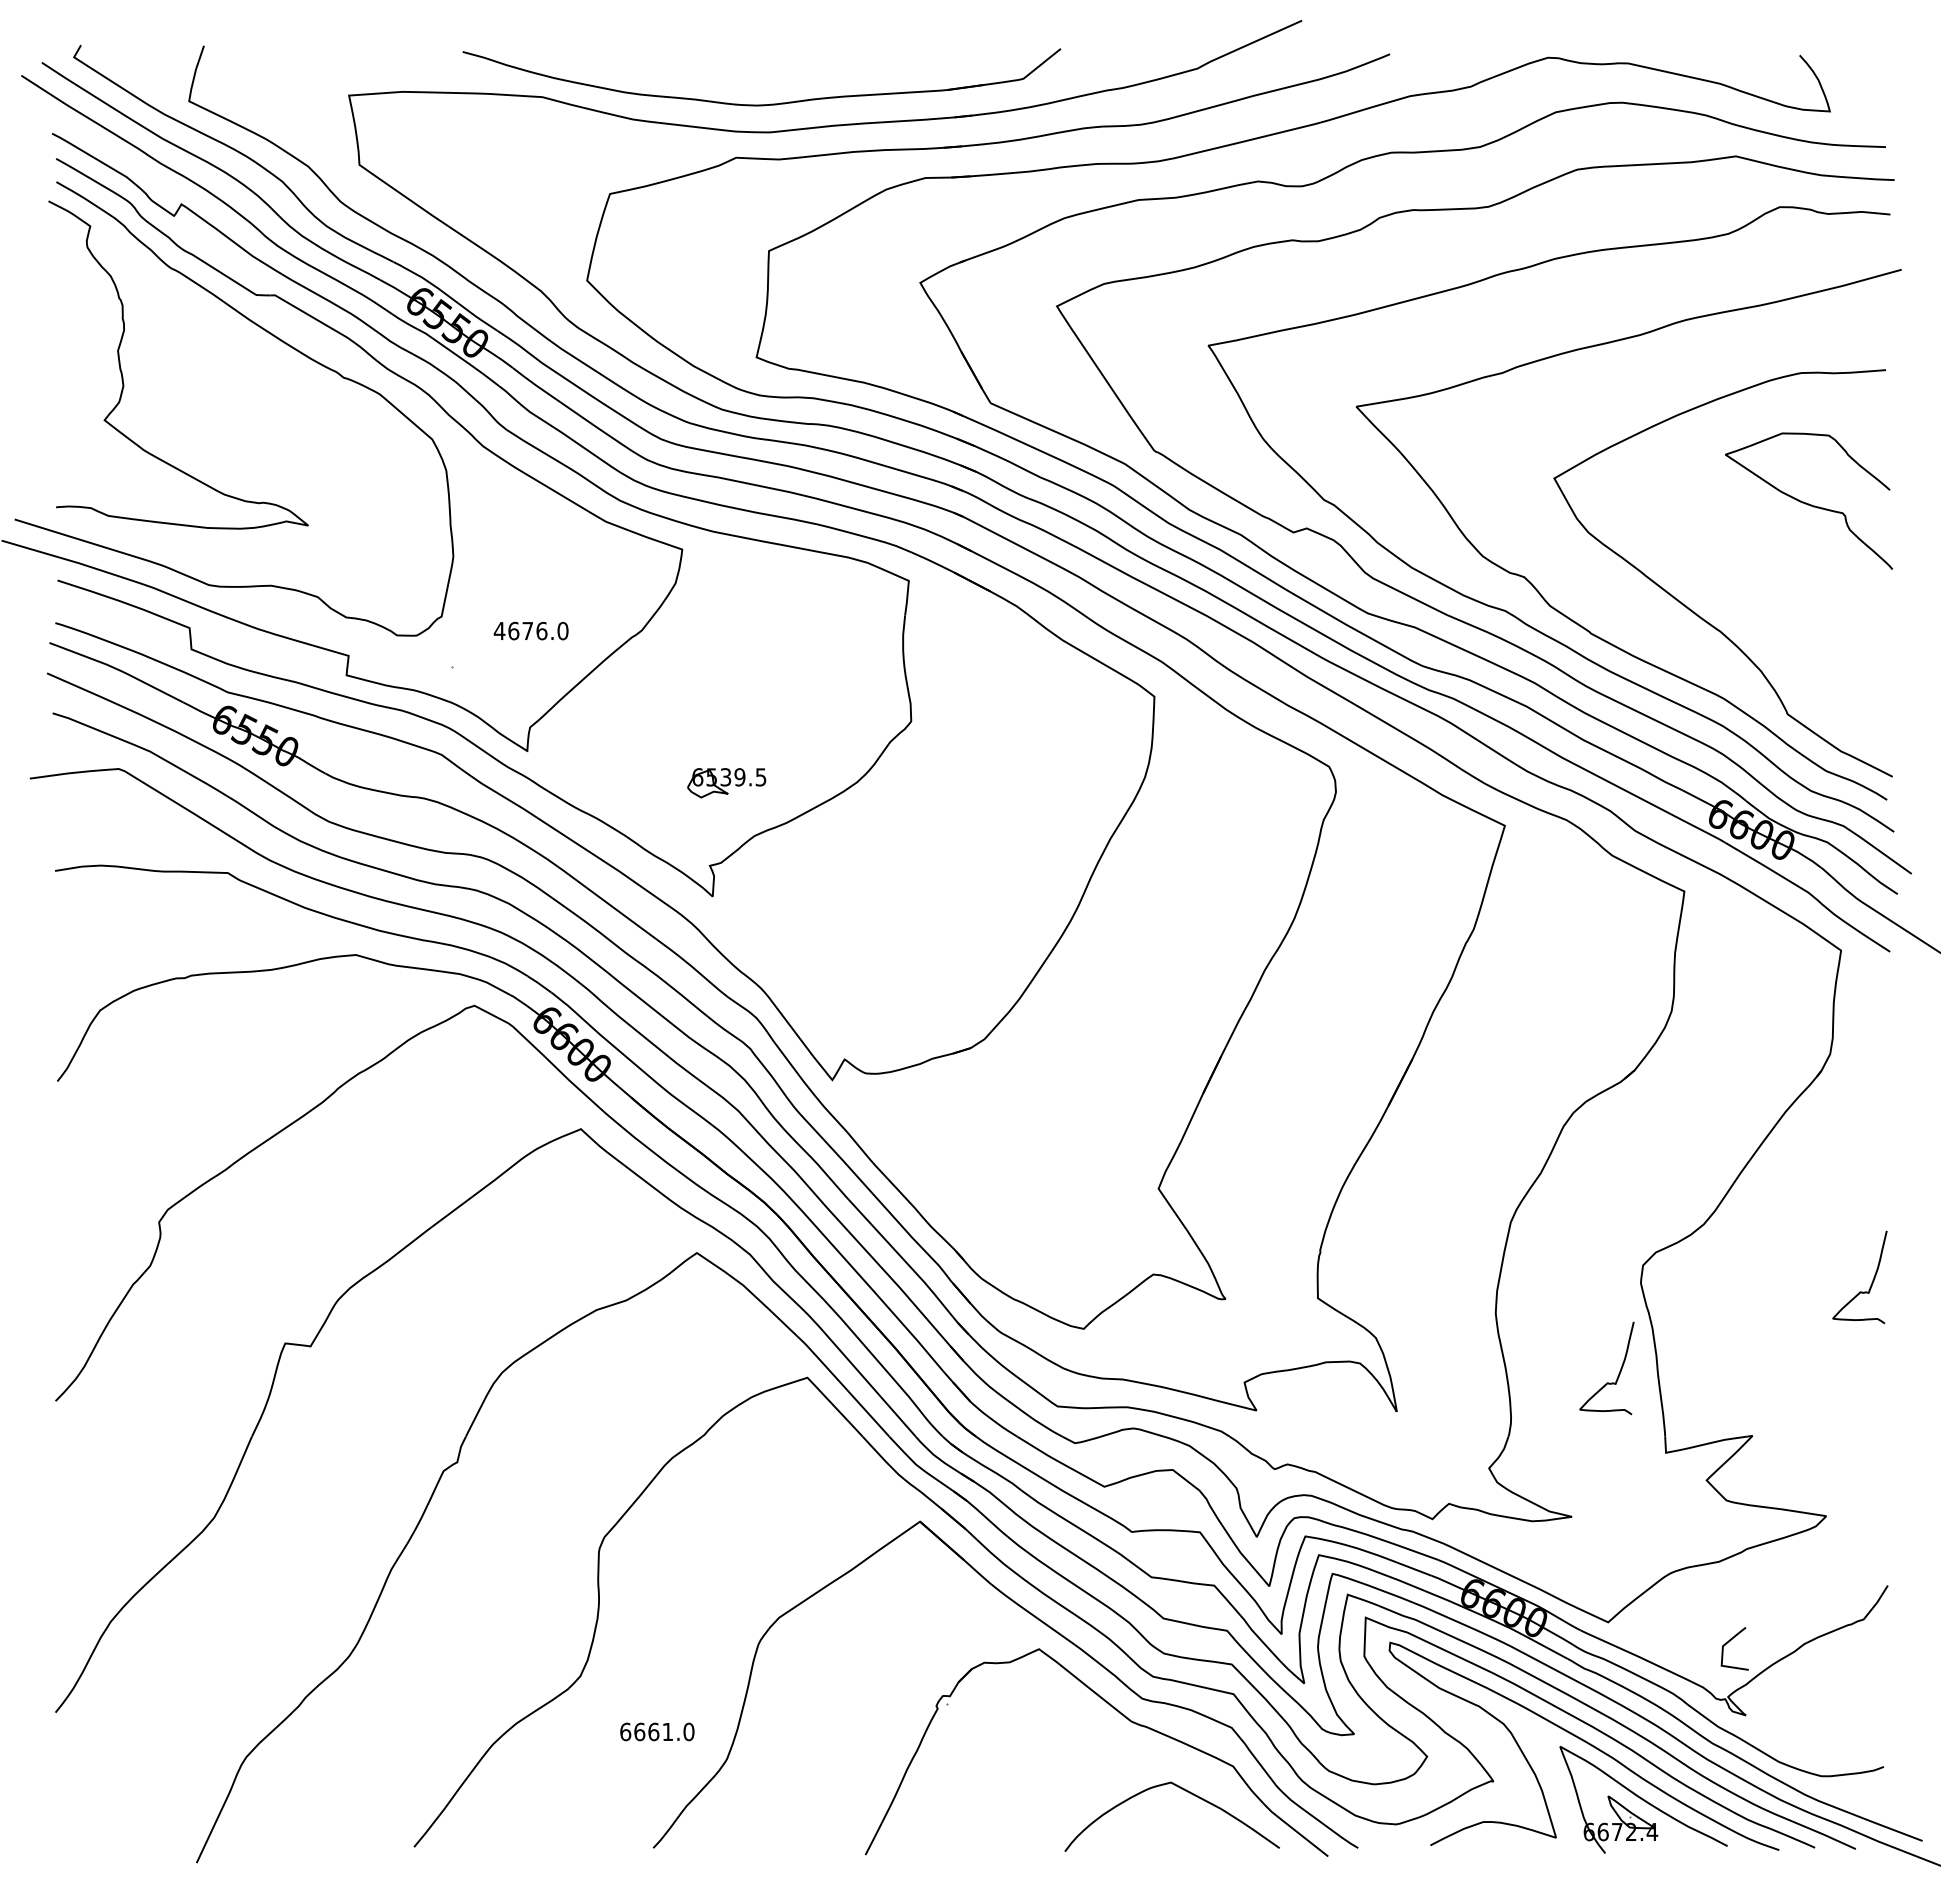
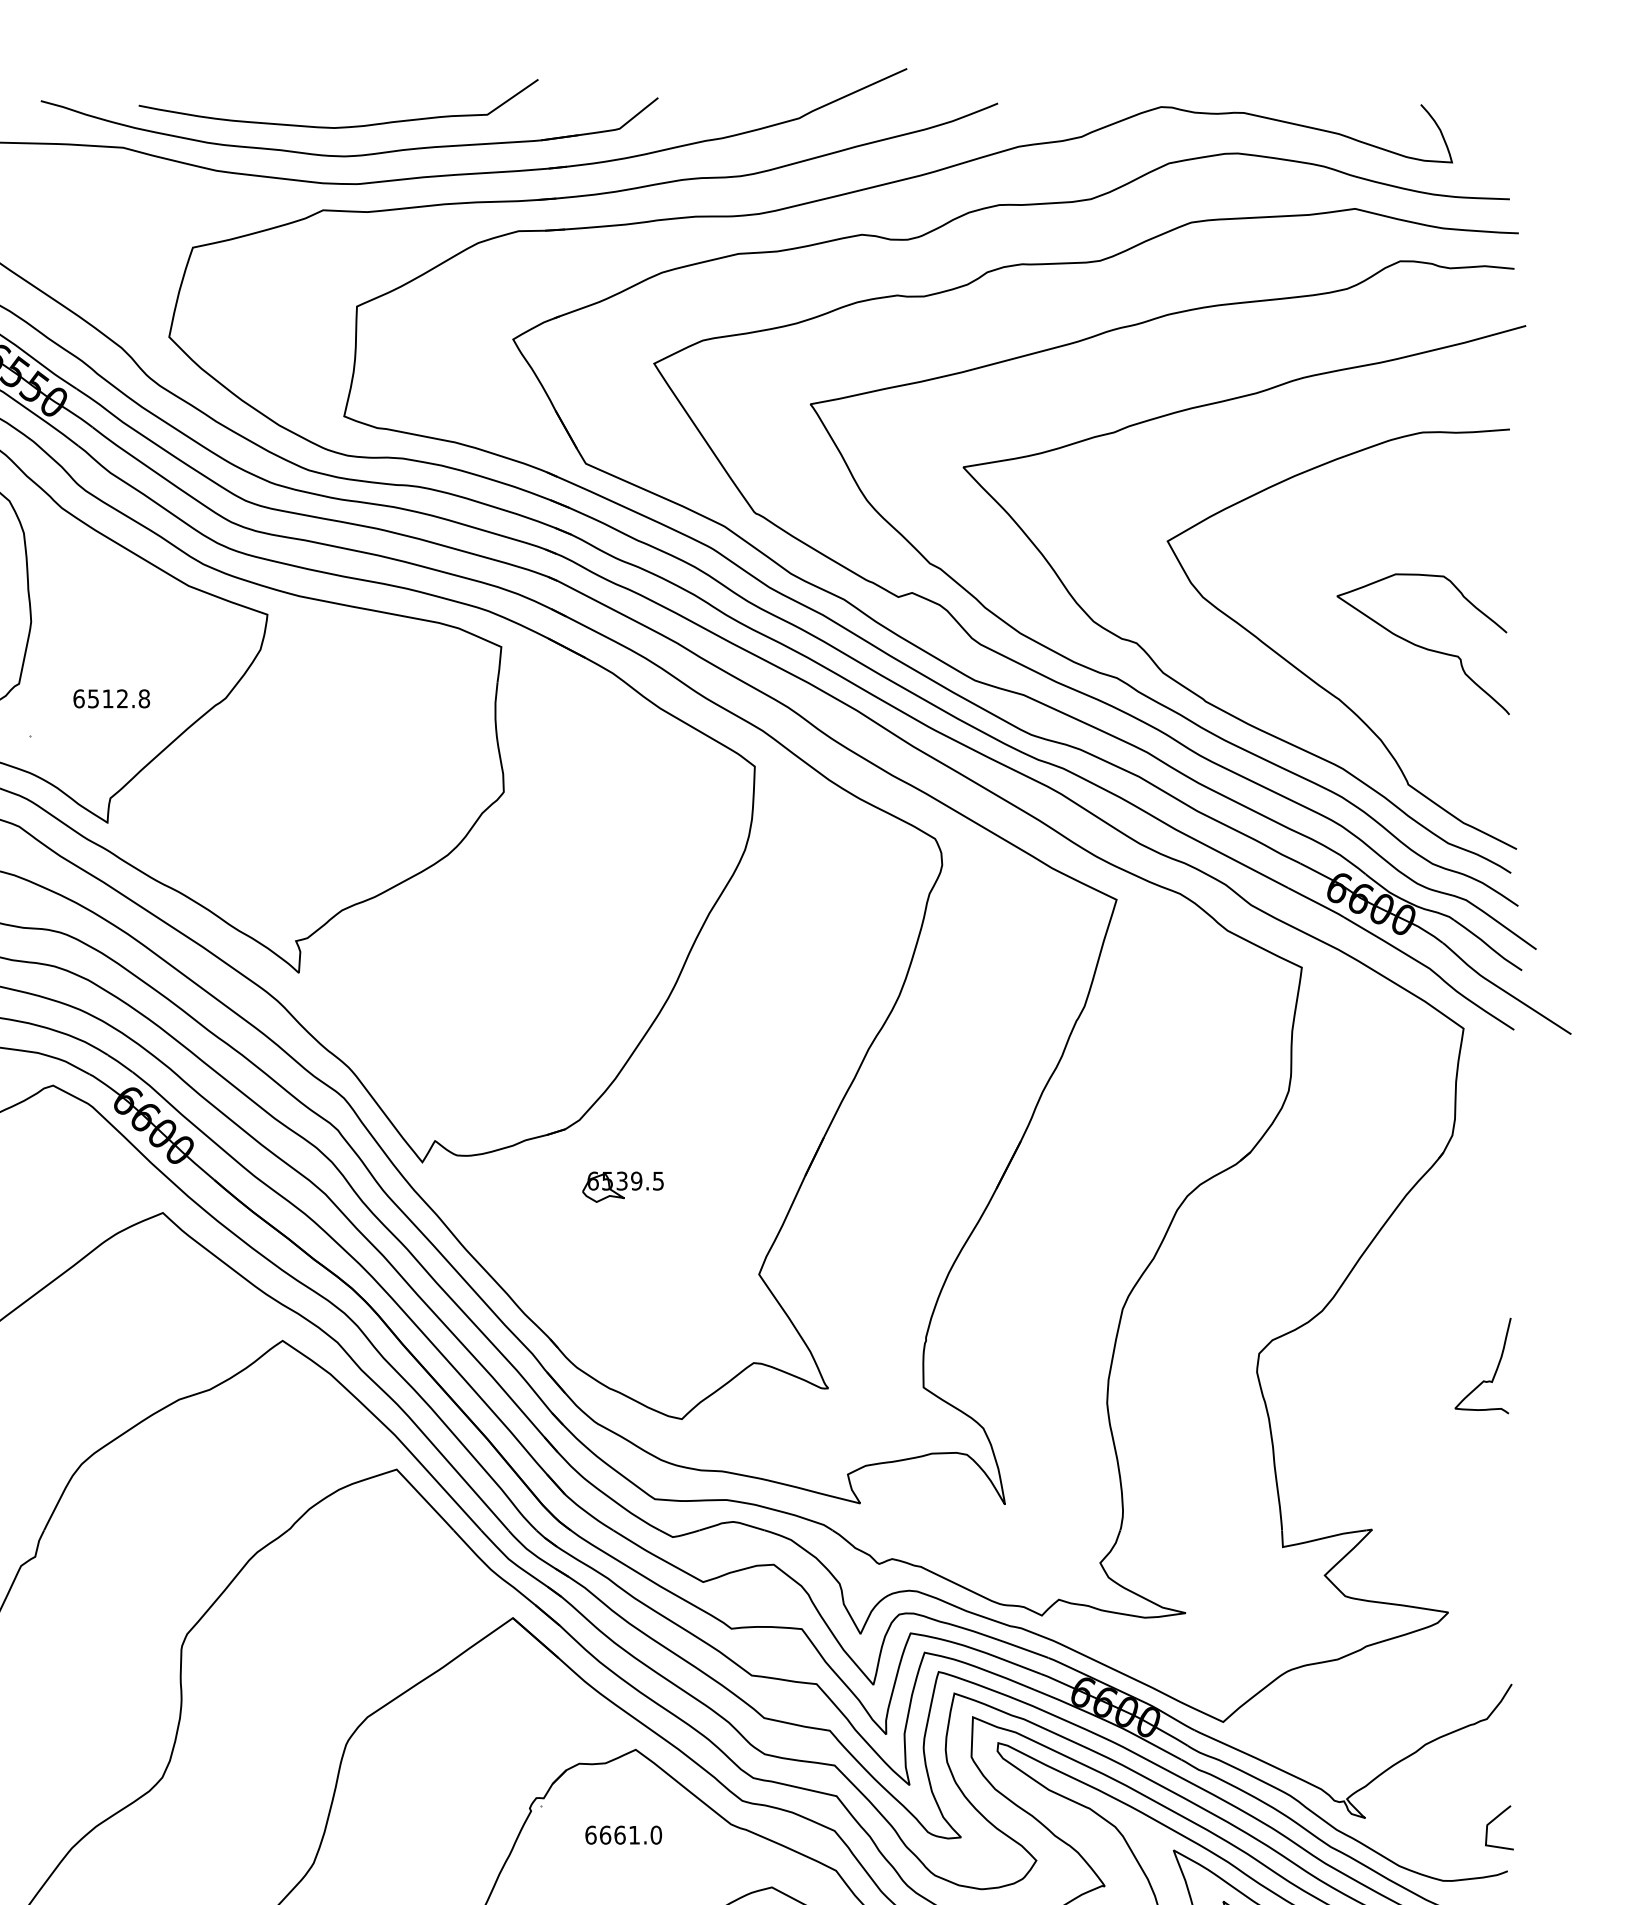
curve: (751, 76) -> (338, 126), added
curve: (1806, 502) -> (1420, 645), moved
text: (530, 630) -> (110, 698), 4676.0 -> 6512.8
part: (726, 783) -> (622, 1187), moved
curve: (1618, 1373) -> (1233, 1465), removed
curve: (1729, 1642) -> (1493, 1821), moved
text: (657, 1731) -> (623, 1834), moved

